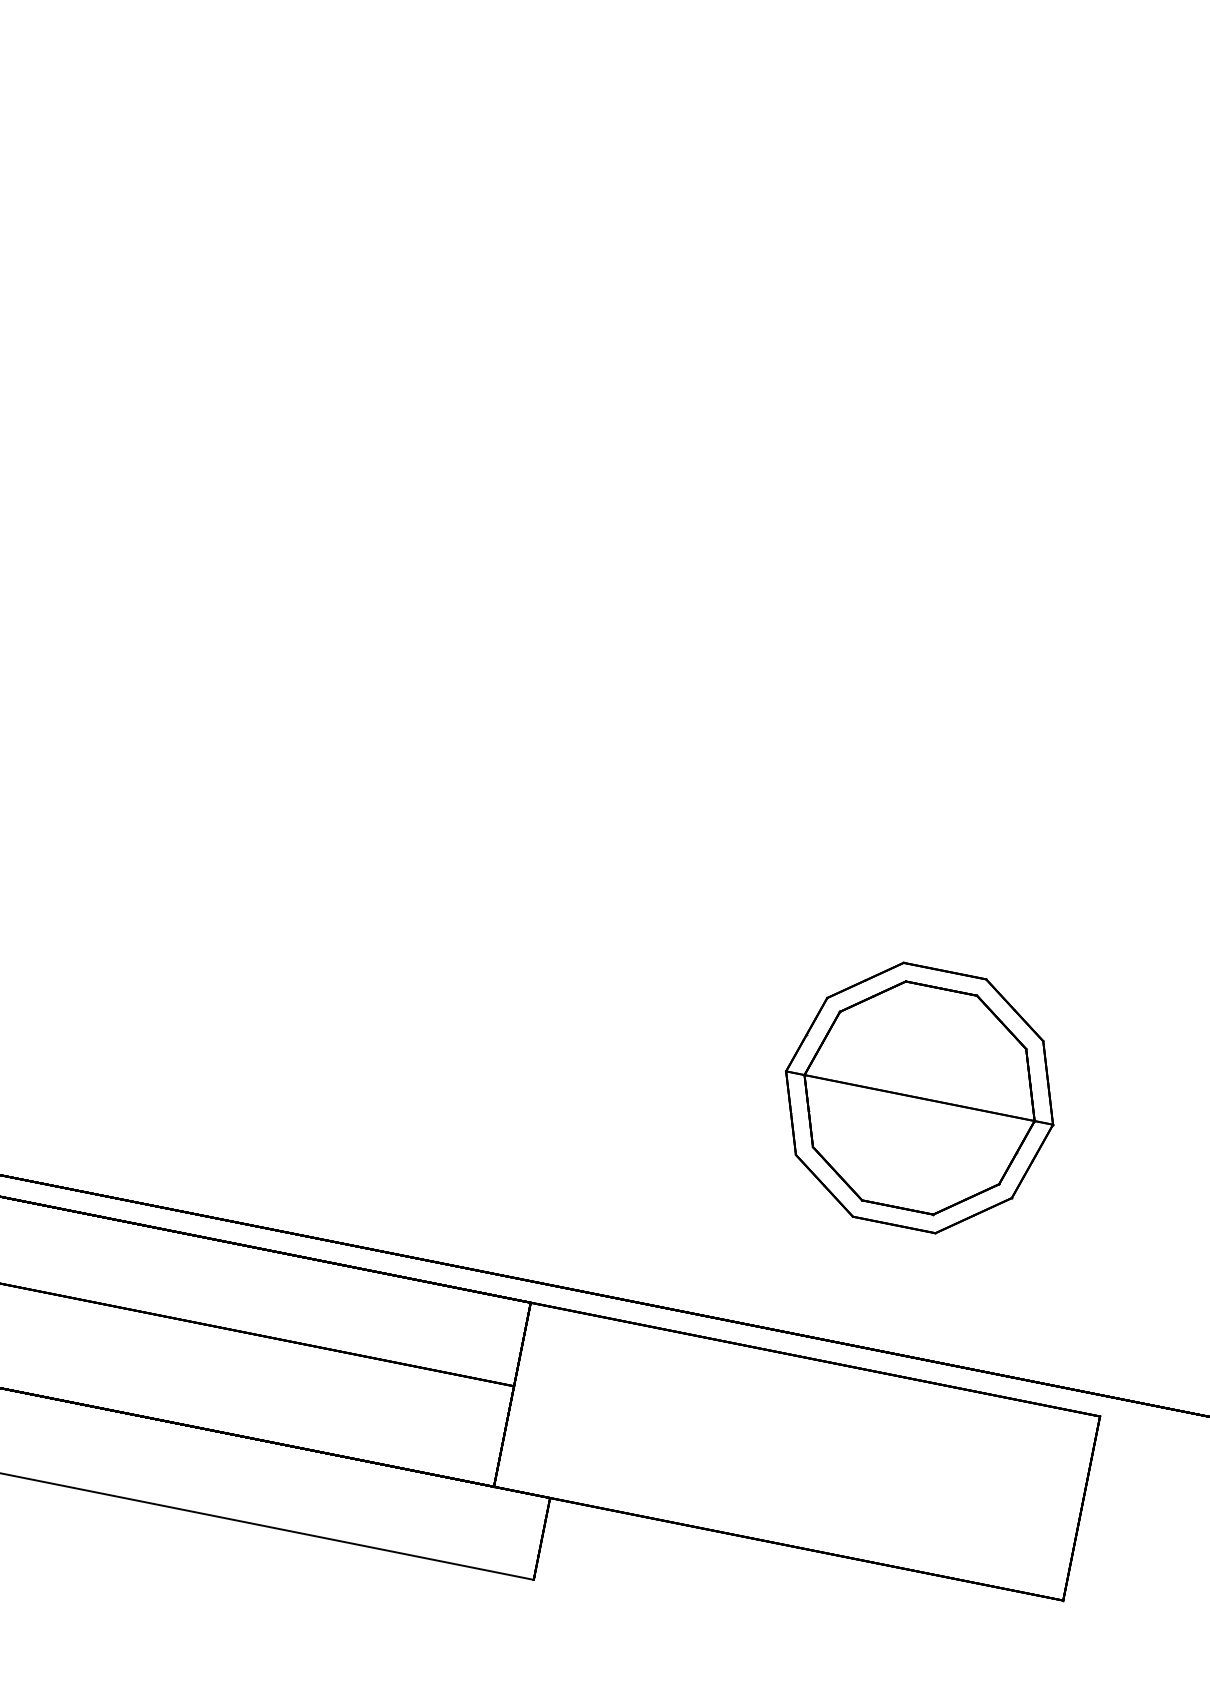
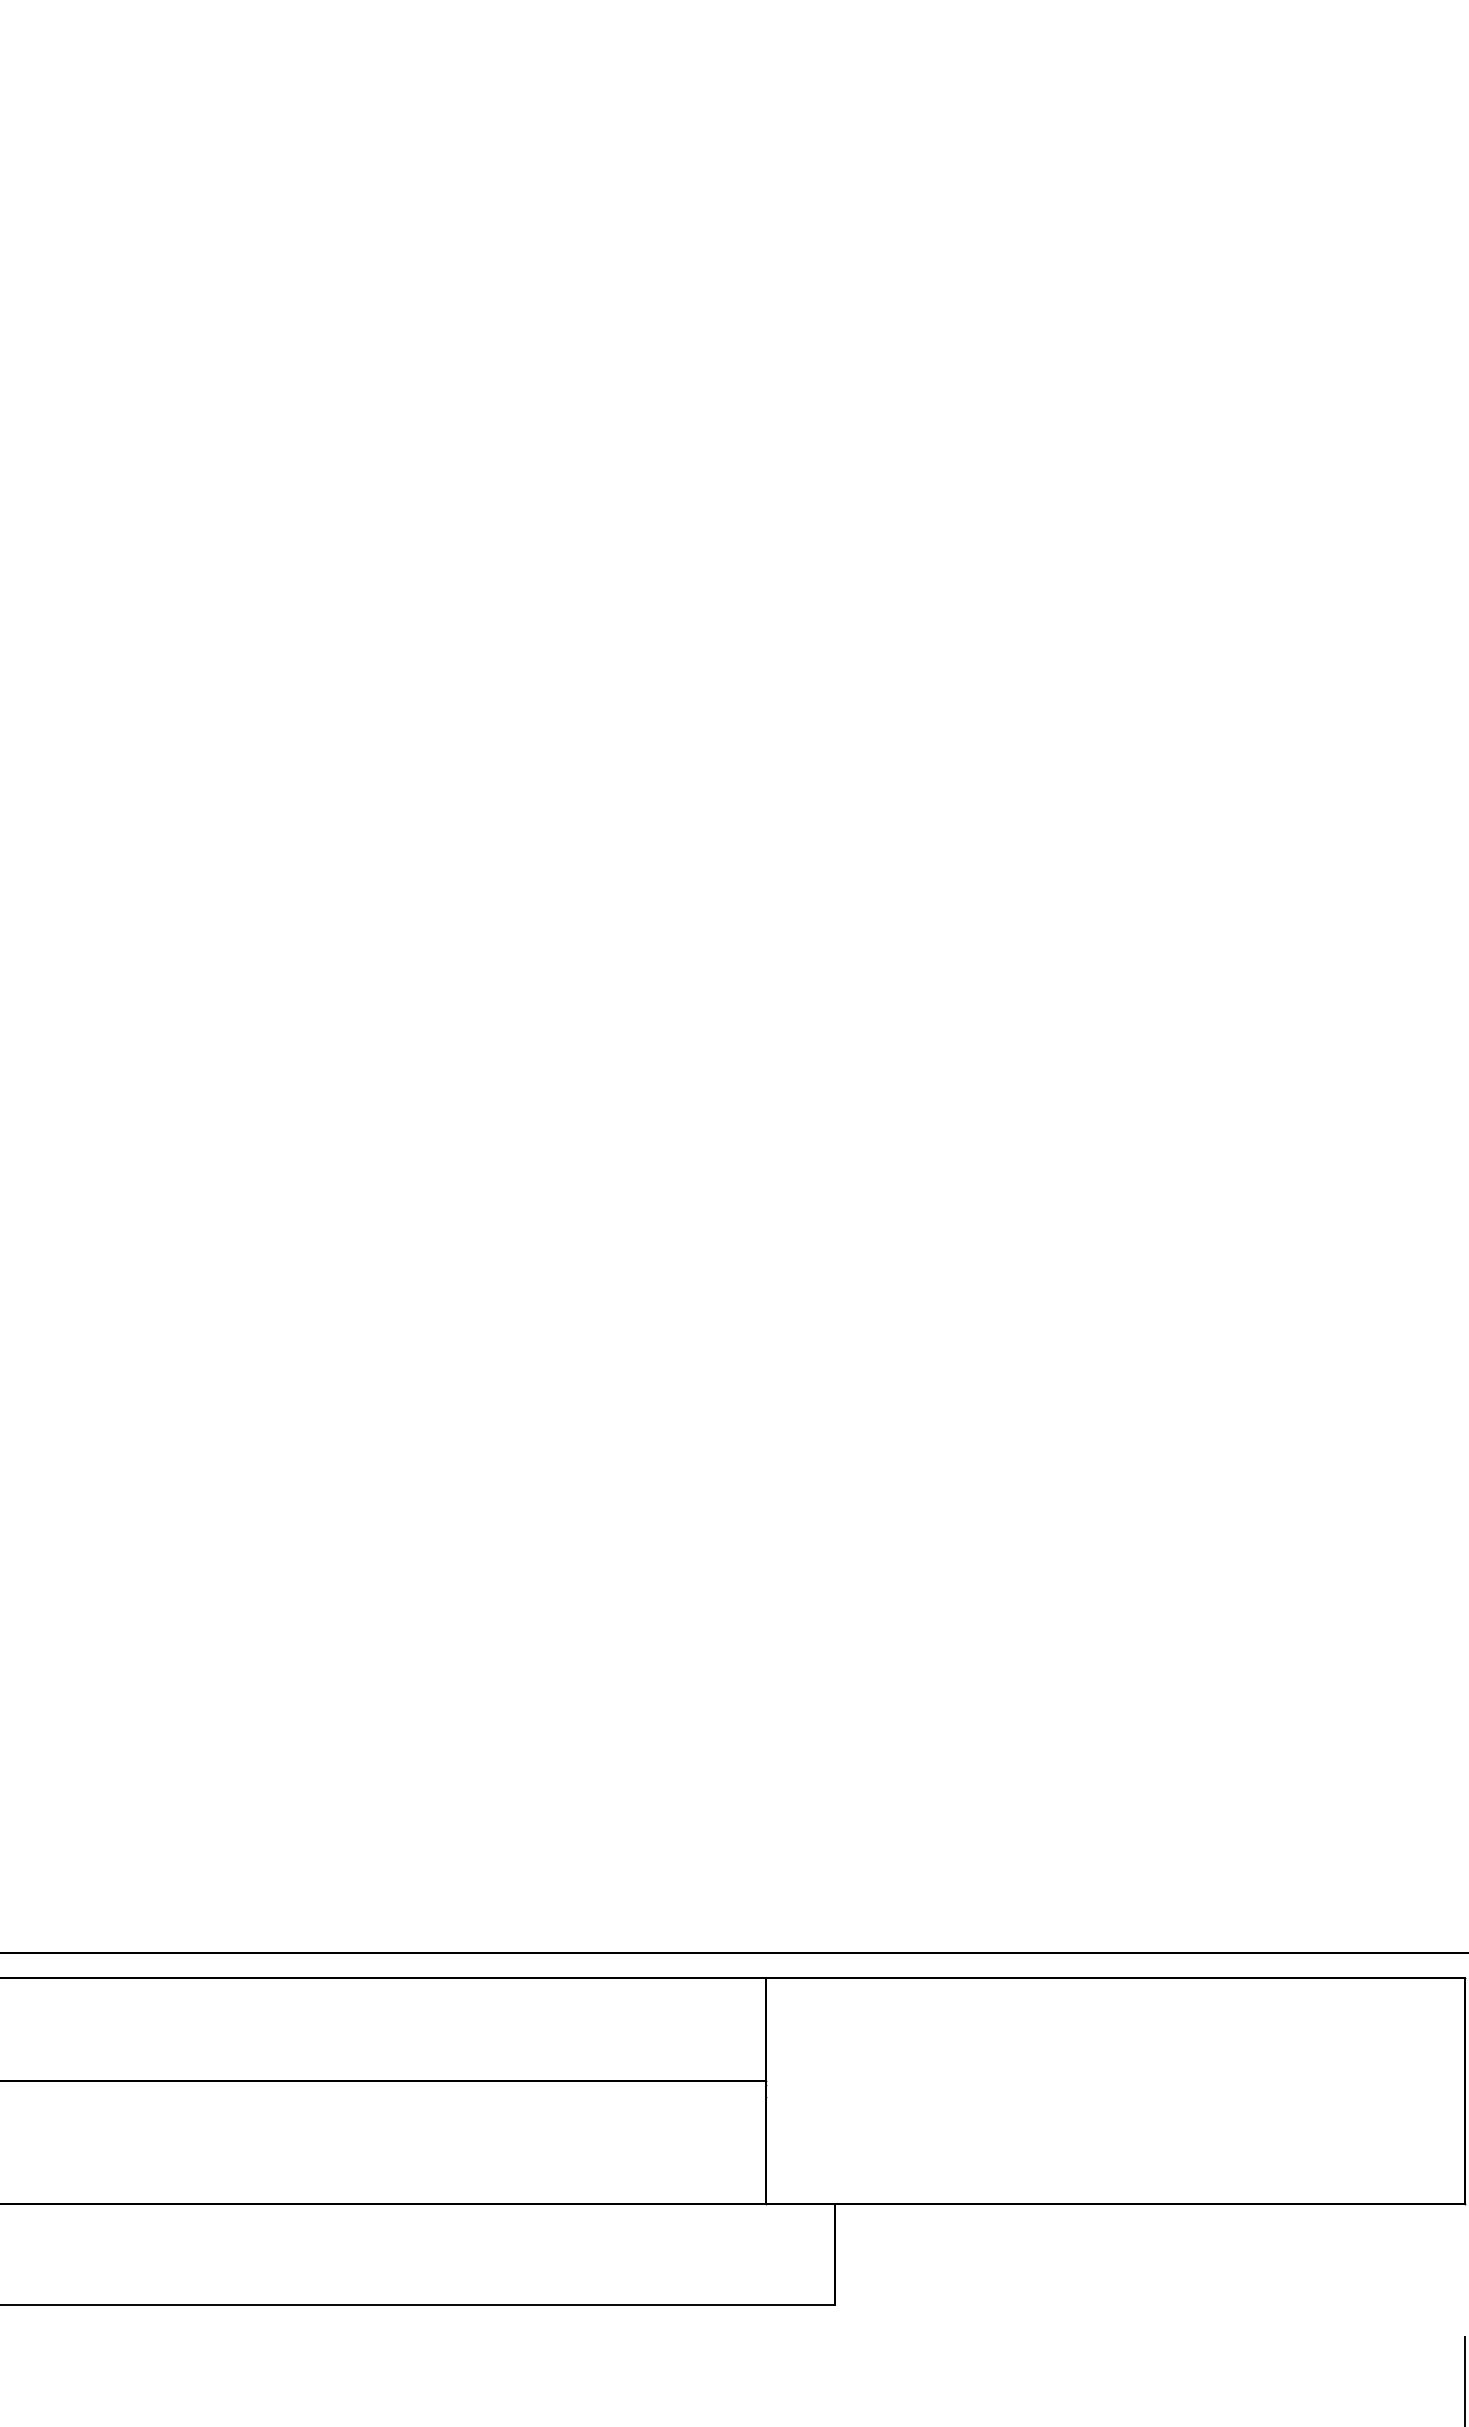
part: (919, 1097) -> (1176, 1644), removed

